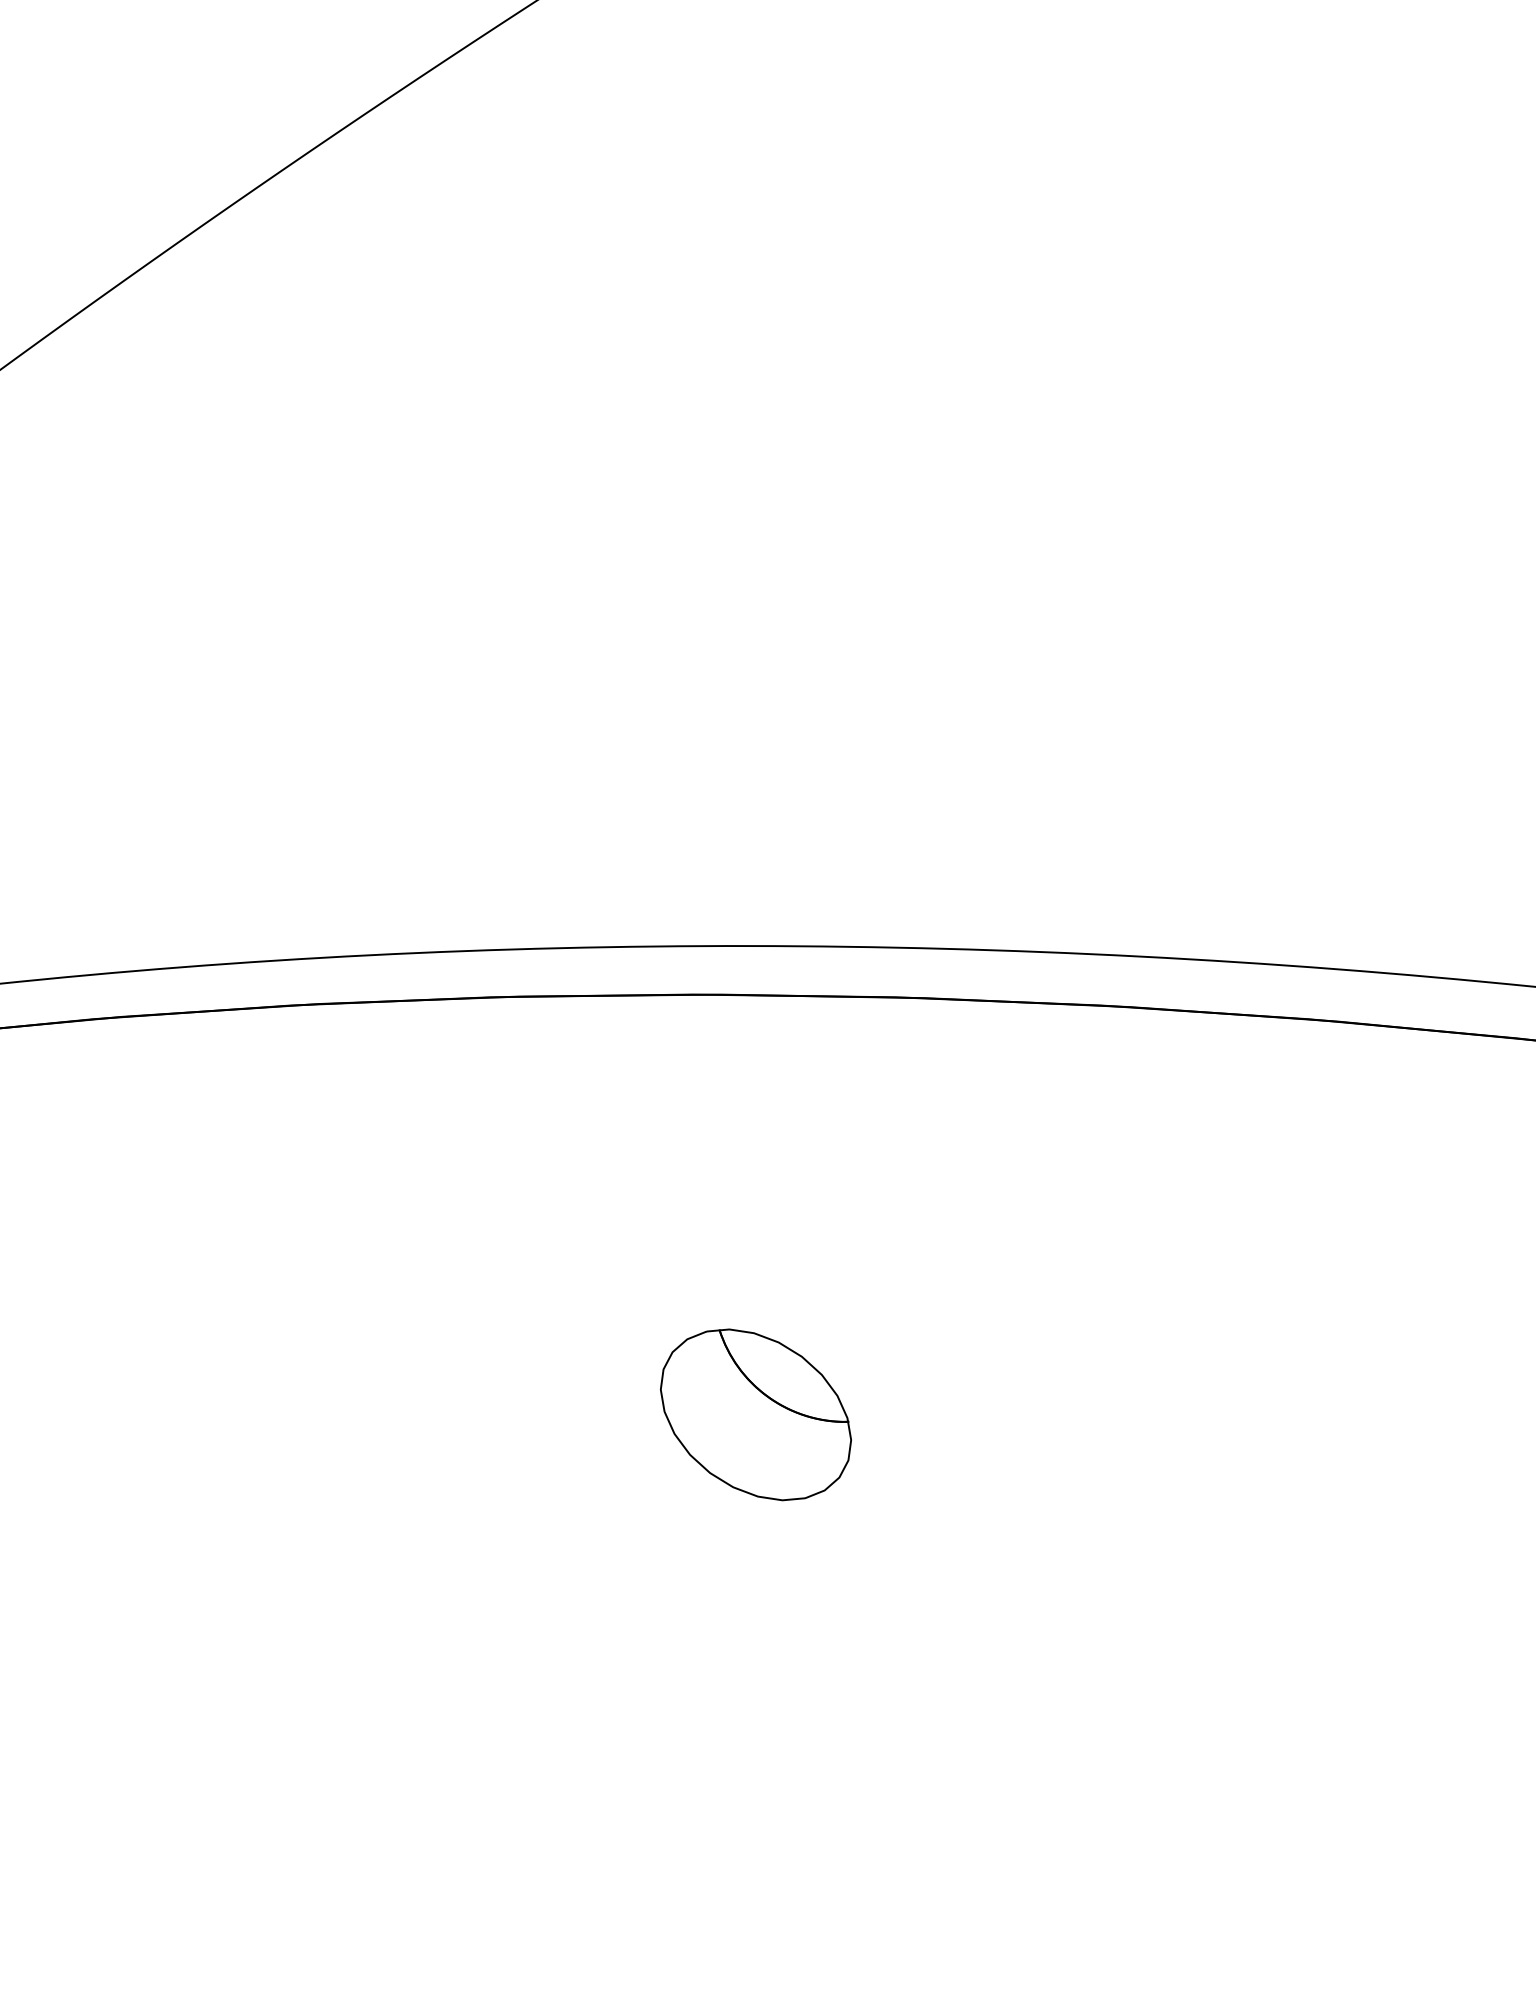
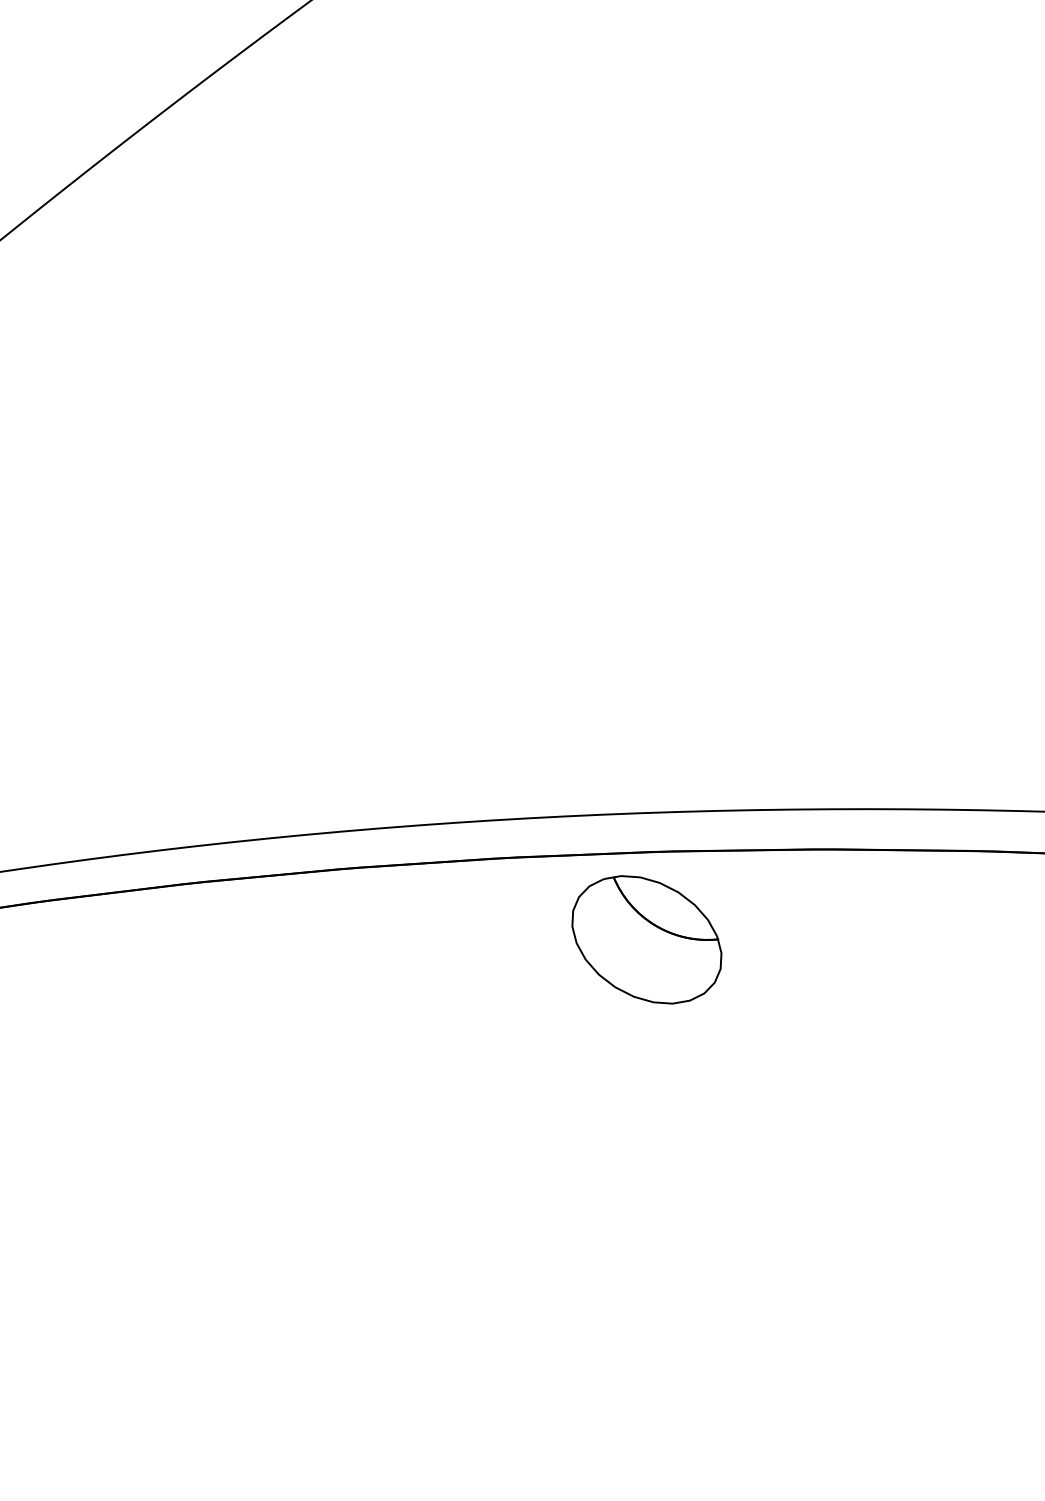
part: (755, 1414) -> (646, 939), moved

